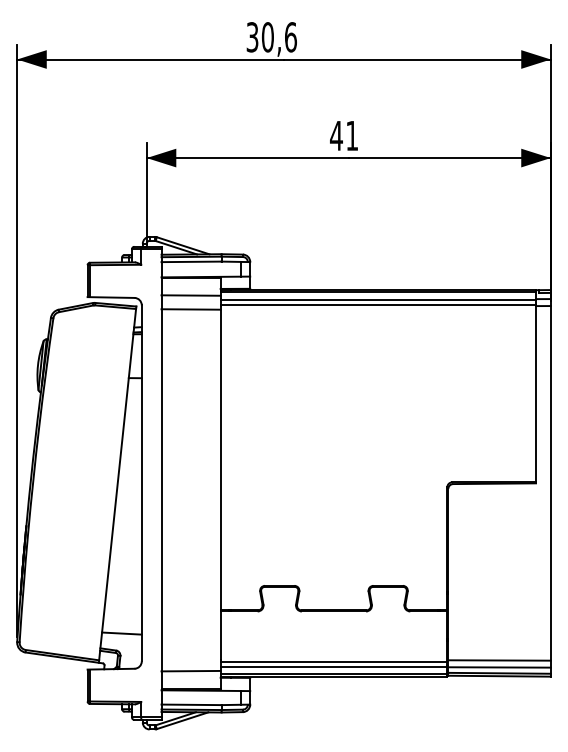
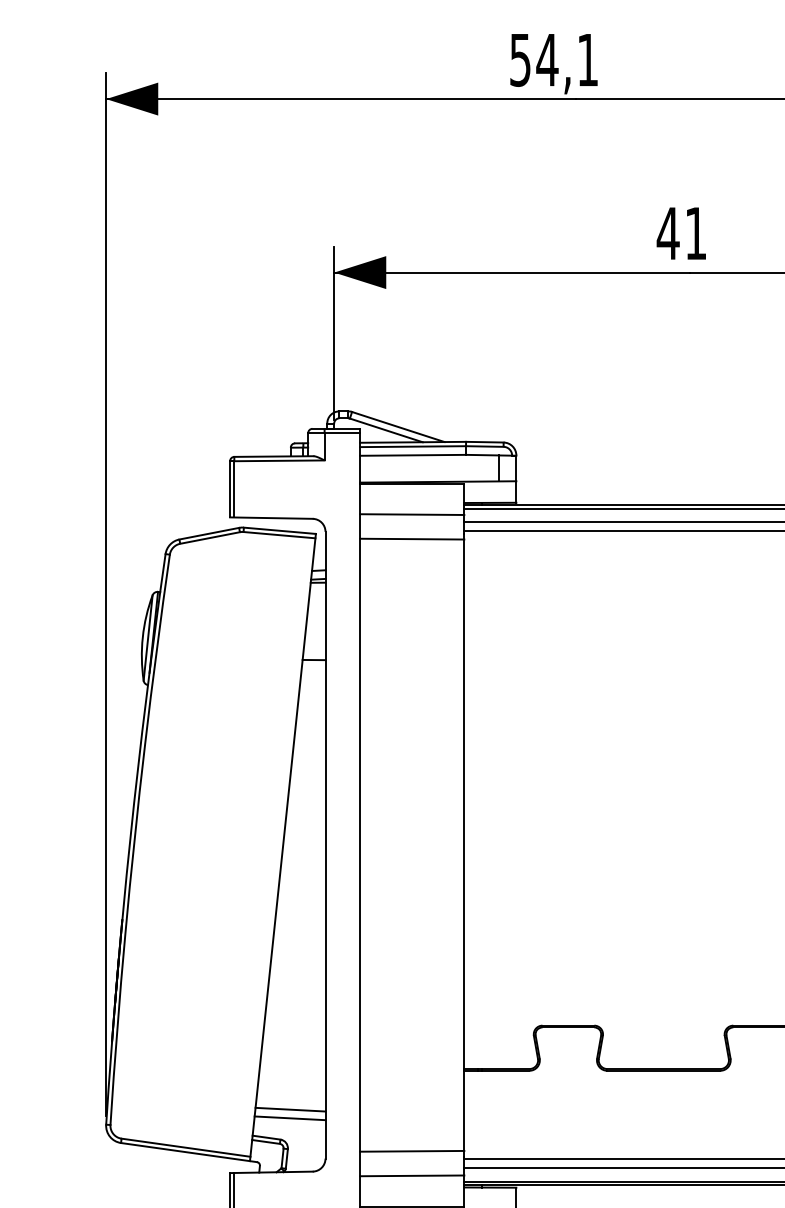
text: (271, 37) -> (553, 60), 30,6 -> 54,1
line: (121, 638) -> (289, 1118), added
line: (190, 657) -> (411, 1151), added

